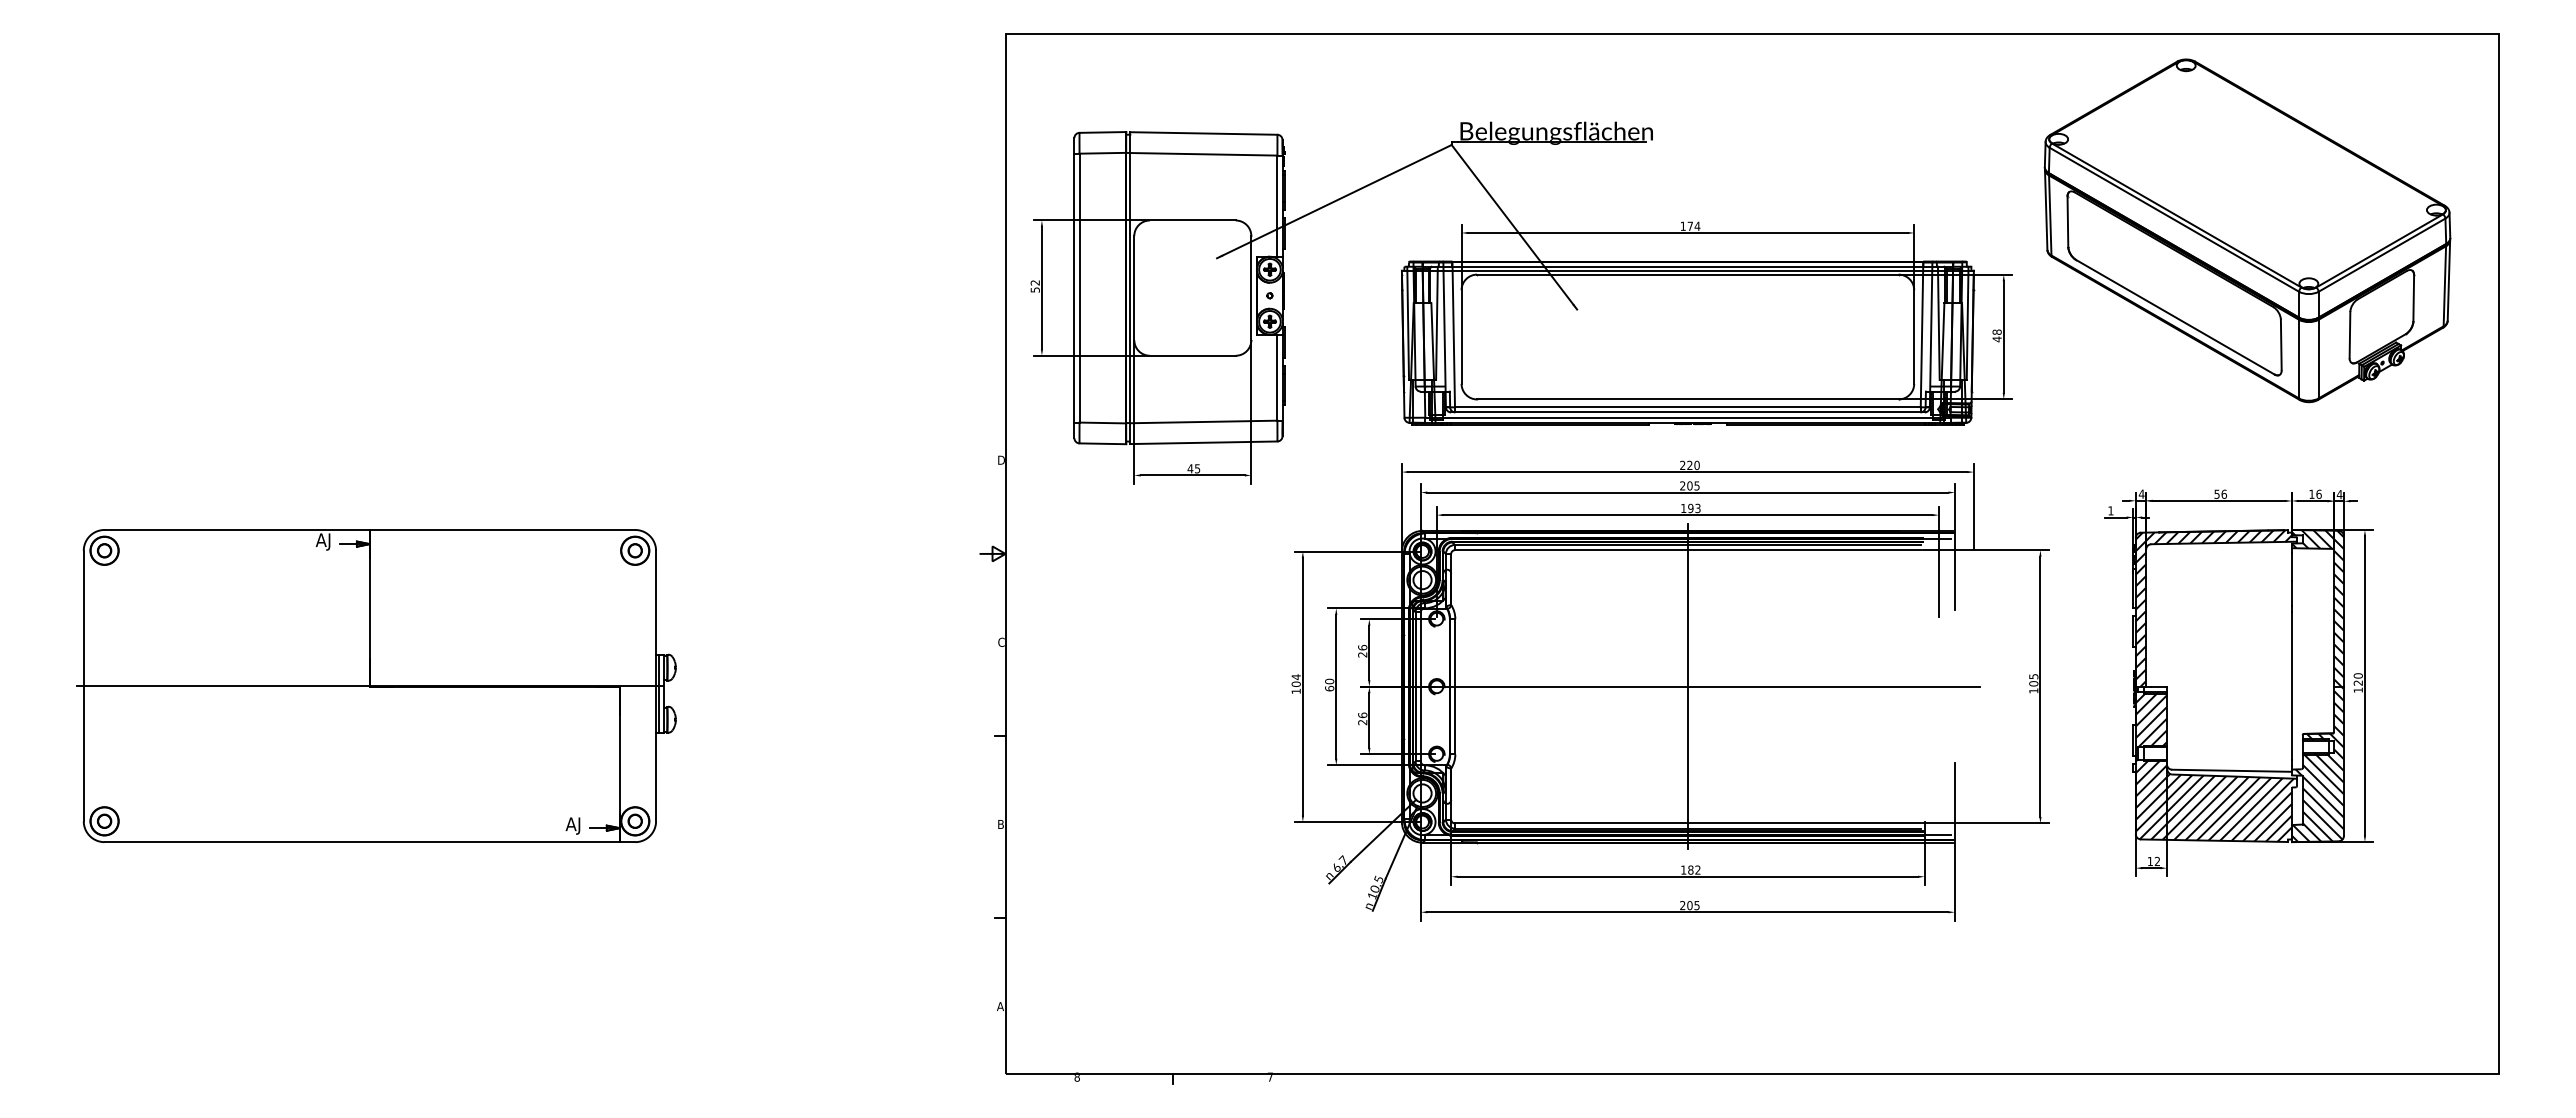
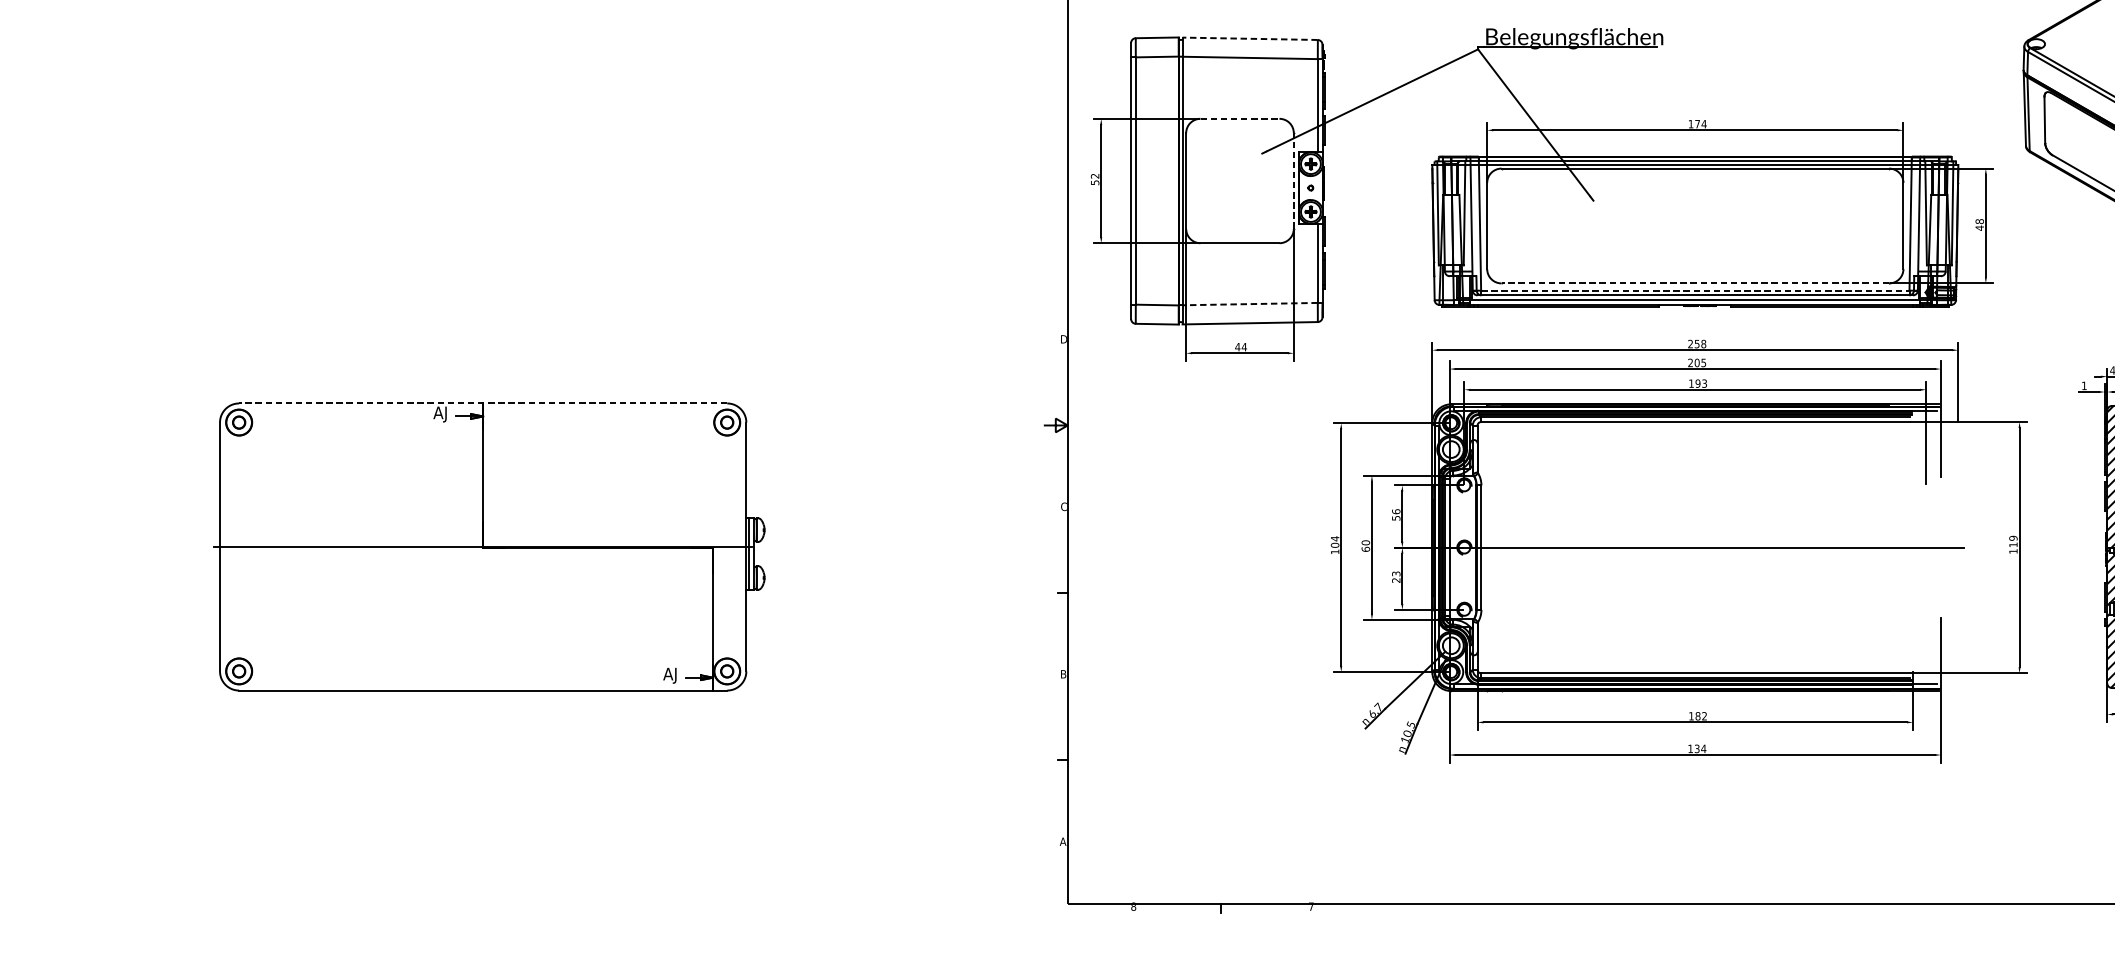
line: (1203, 133) -> (1249, 38), solid -> dashed
line: (1192, 220) -> (1239, 118), solid -> dashed
line: (1251, 287) -> (1293, 180), solid -> dashed
line: (1687, 399) -> (1694, 283), solid -> dashed
line: (1687, 407) -> (1694, 290), solid -> dashed
line: (1203, 421) -> (1249, 303), solid -> dashed
text: (1693, 465) -> (1700, 344), 220 -> 258
text: (1197, 468) -> (1244, 346), 45 -> 44
line: (369, 529) -> (482, 403), solid -> dashed
text: (1362, 654) -> (1396, 517), 26 -> 56
text: (2033, 680) -> (2013, 541), 105 -> 119
line: (1687, 686) -> (1694, 547), removed
text: (1362, 715) -> (1396, 574), 26 -> 23
text: (1689, 905) -> (1696, 748), 205 -> 134

